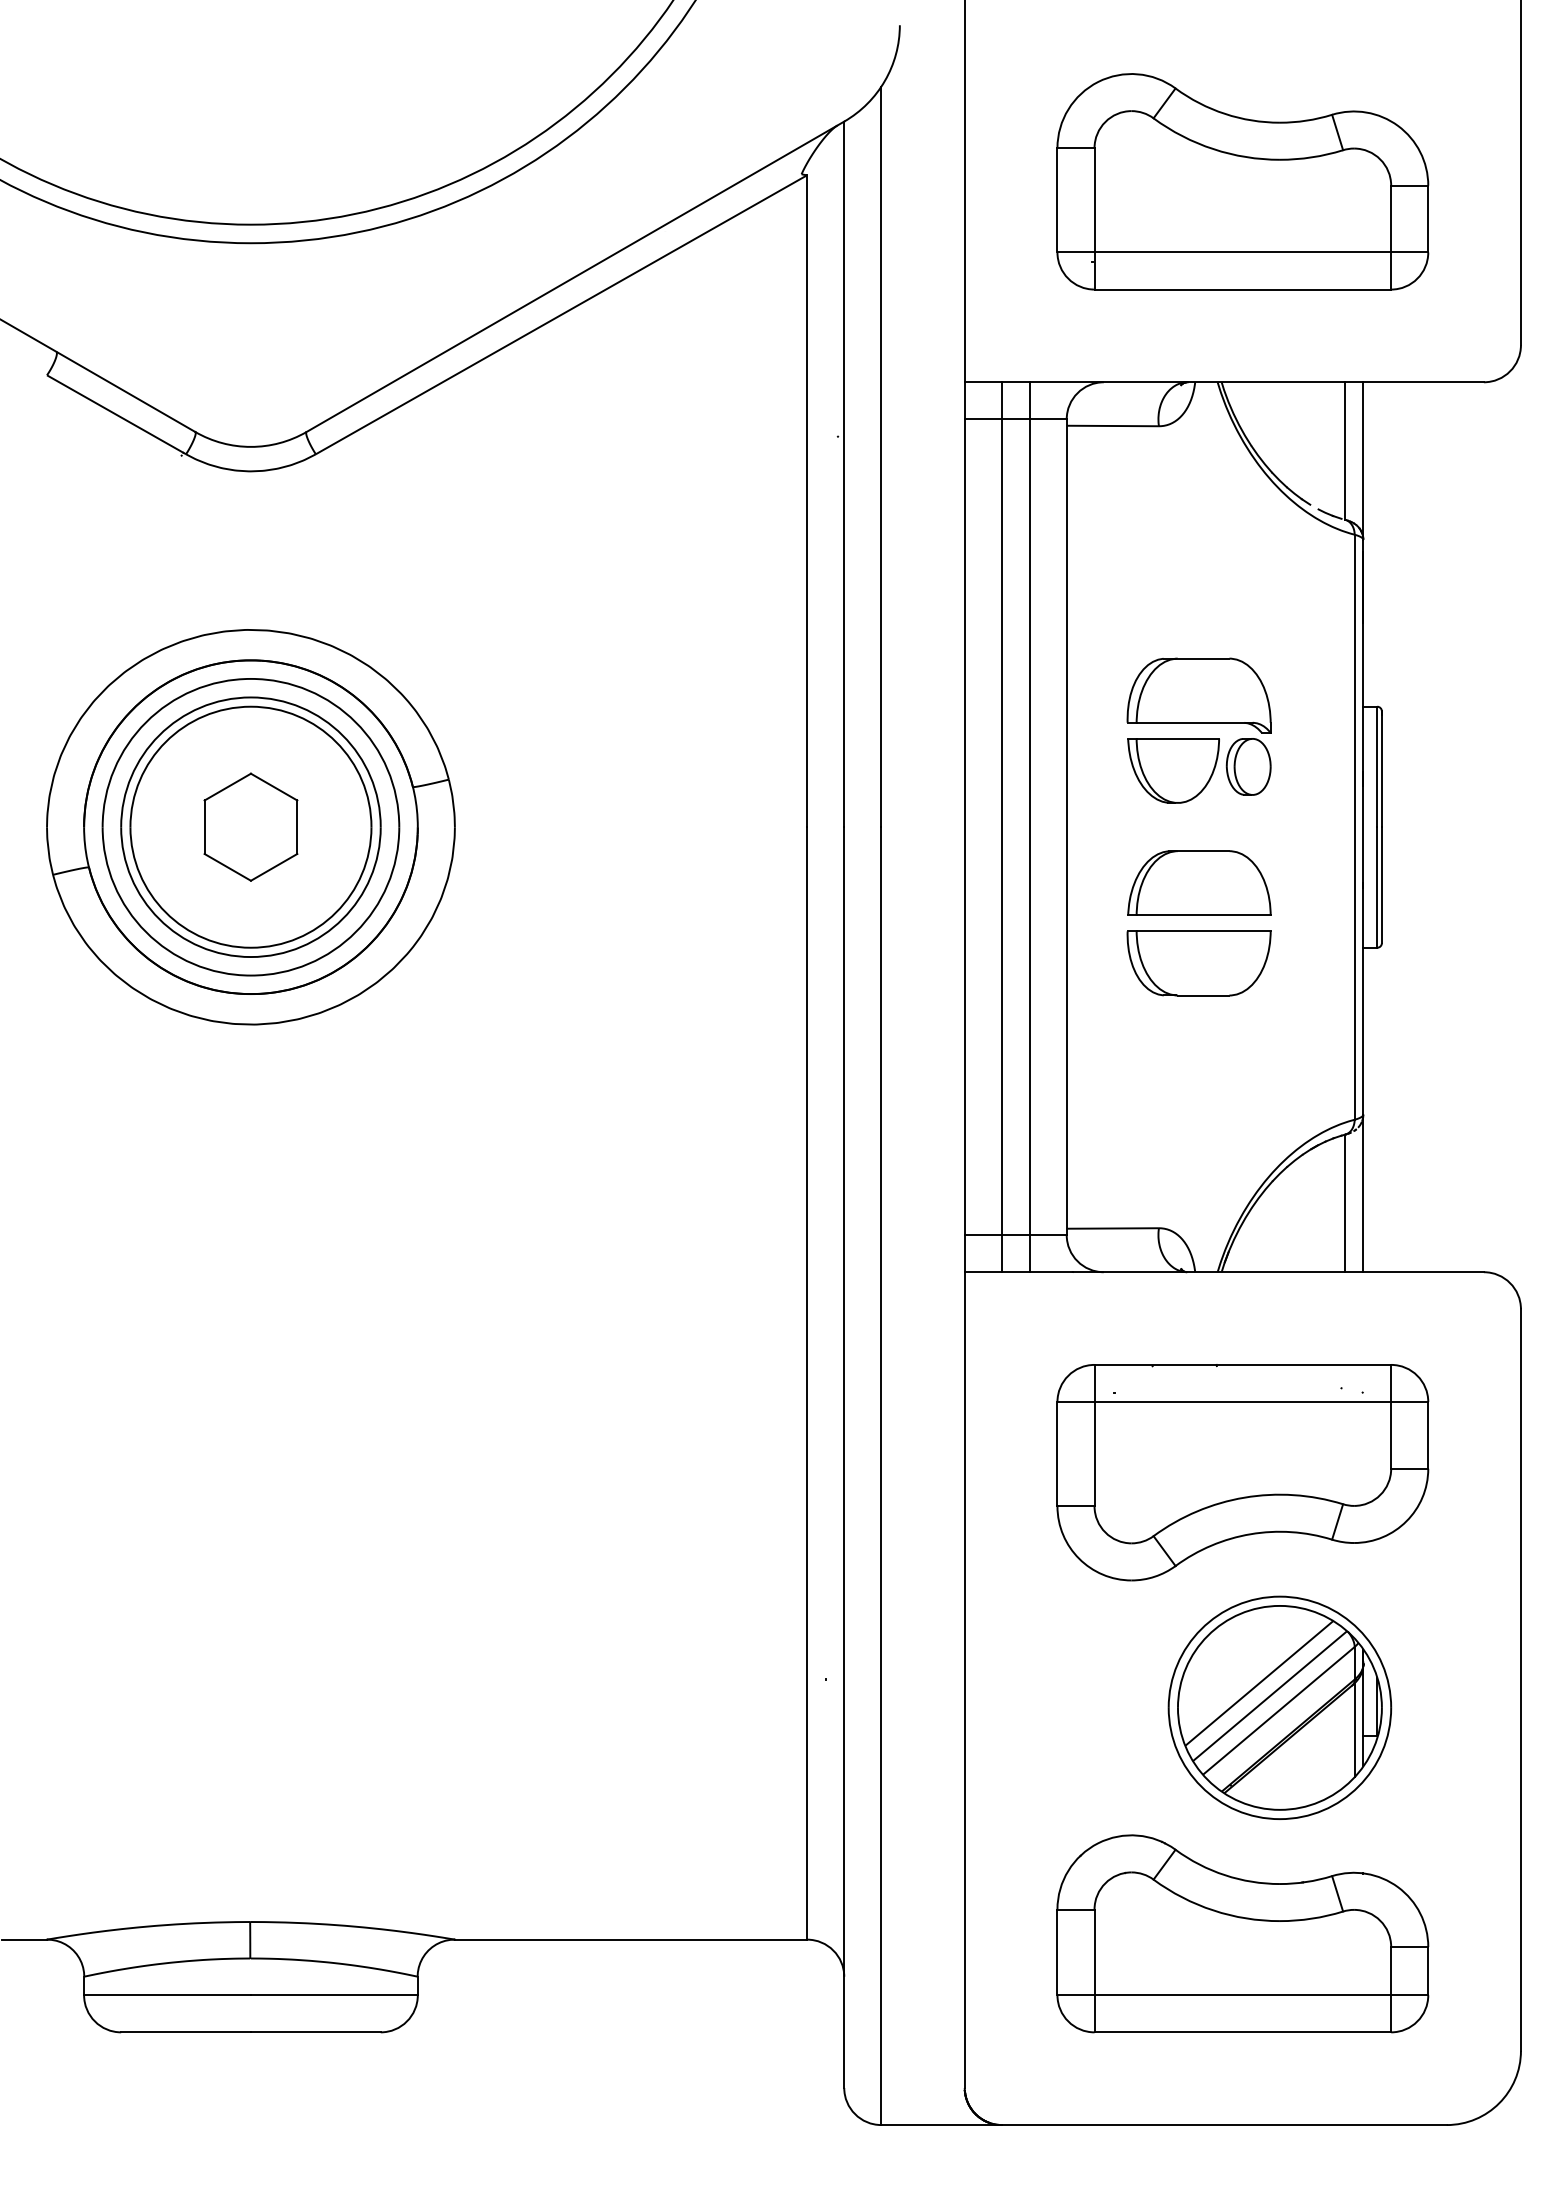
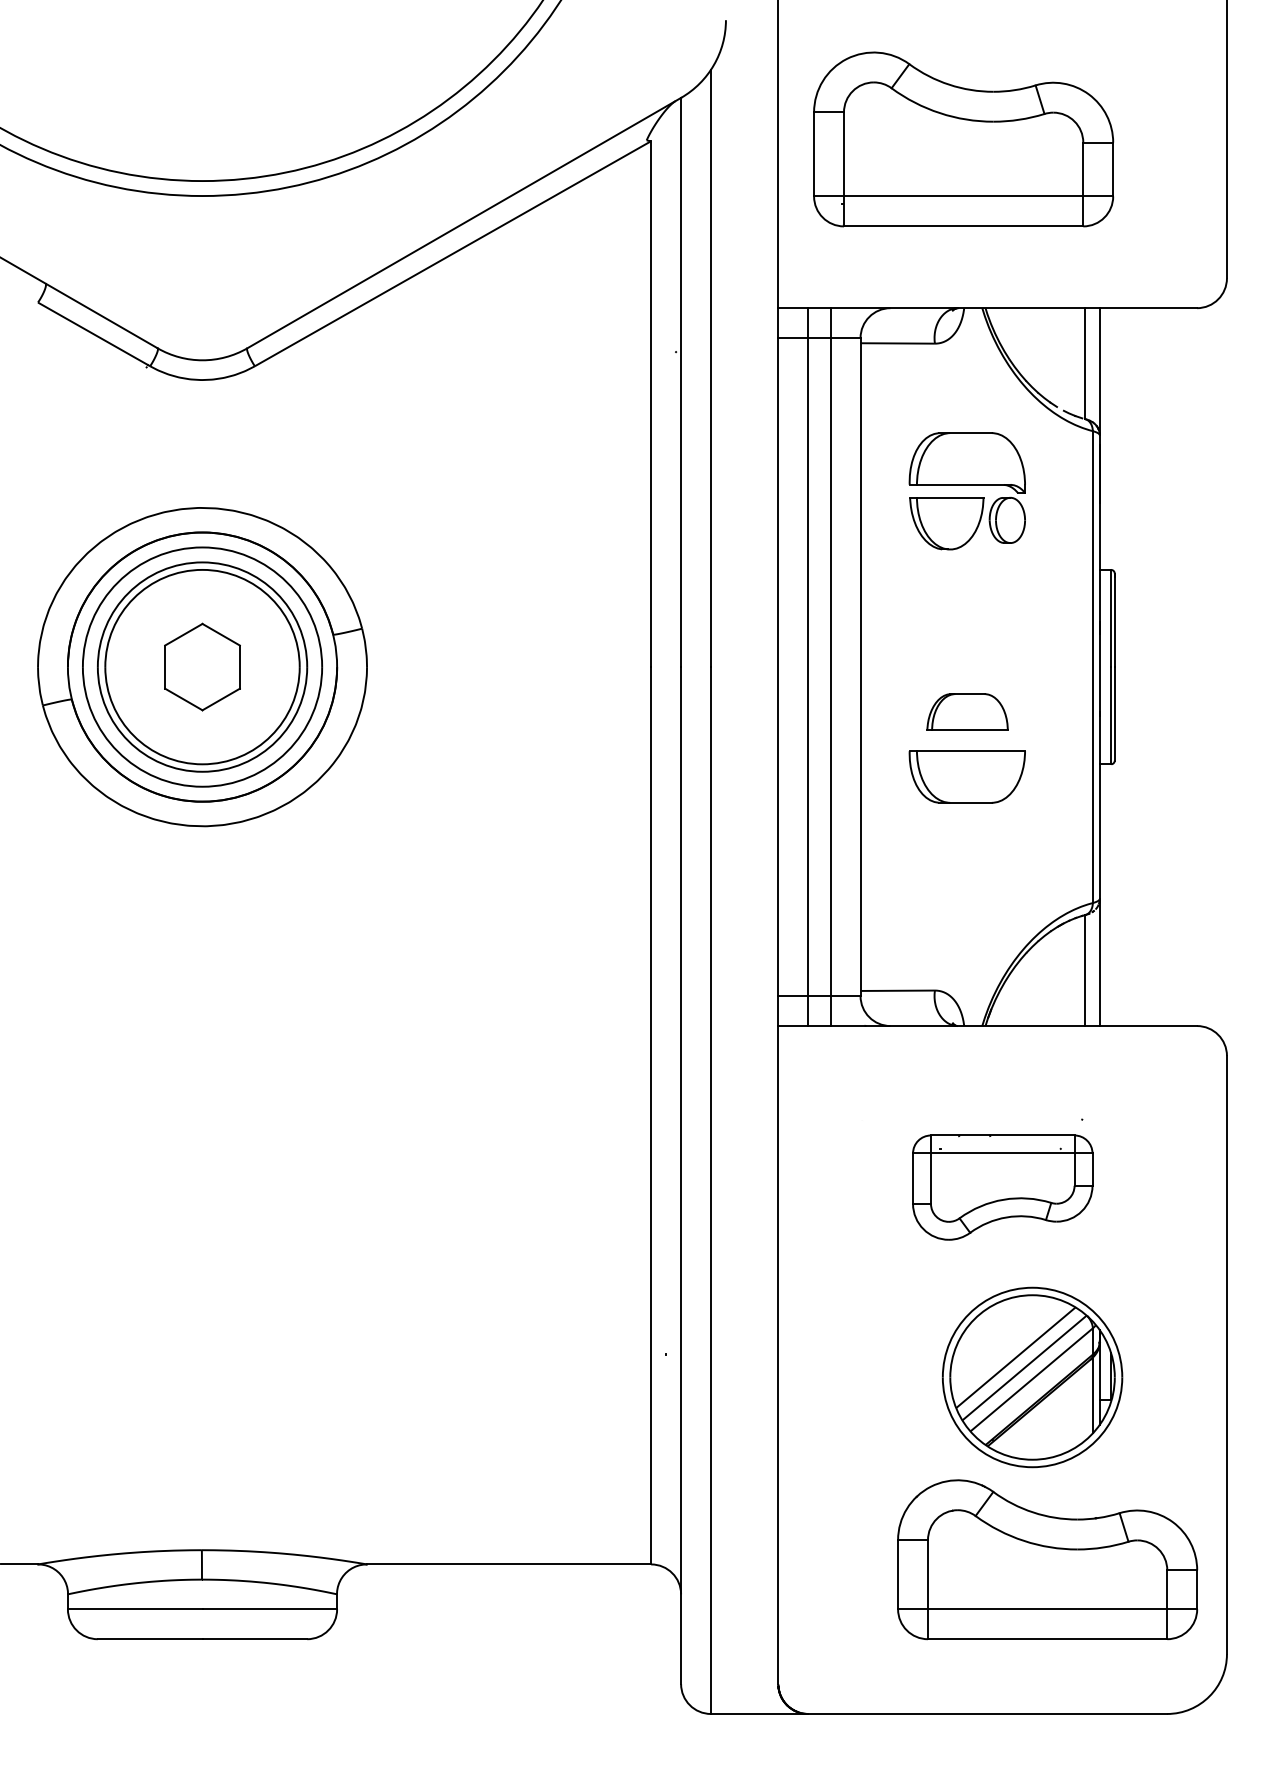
part: (1242, 181) -> (963, 139), moved
part: (1198, 731) -> (966, 491), moved
part: (1199, 882) -> (967, 711), size x0.7
part: (1242, 1472) -> (1002, 1187), size x0.6
part: (1242, 1933) -> (1047, 1559), moved

